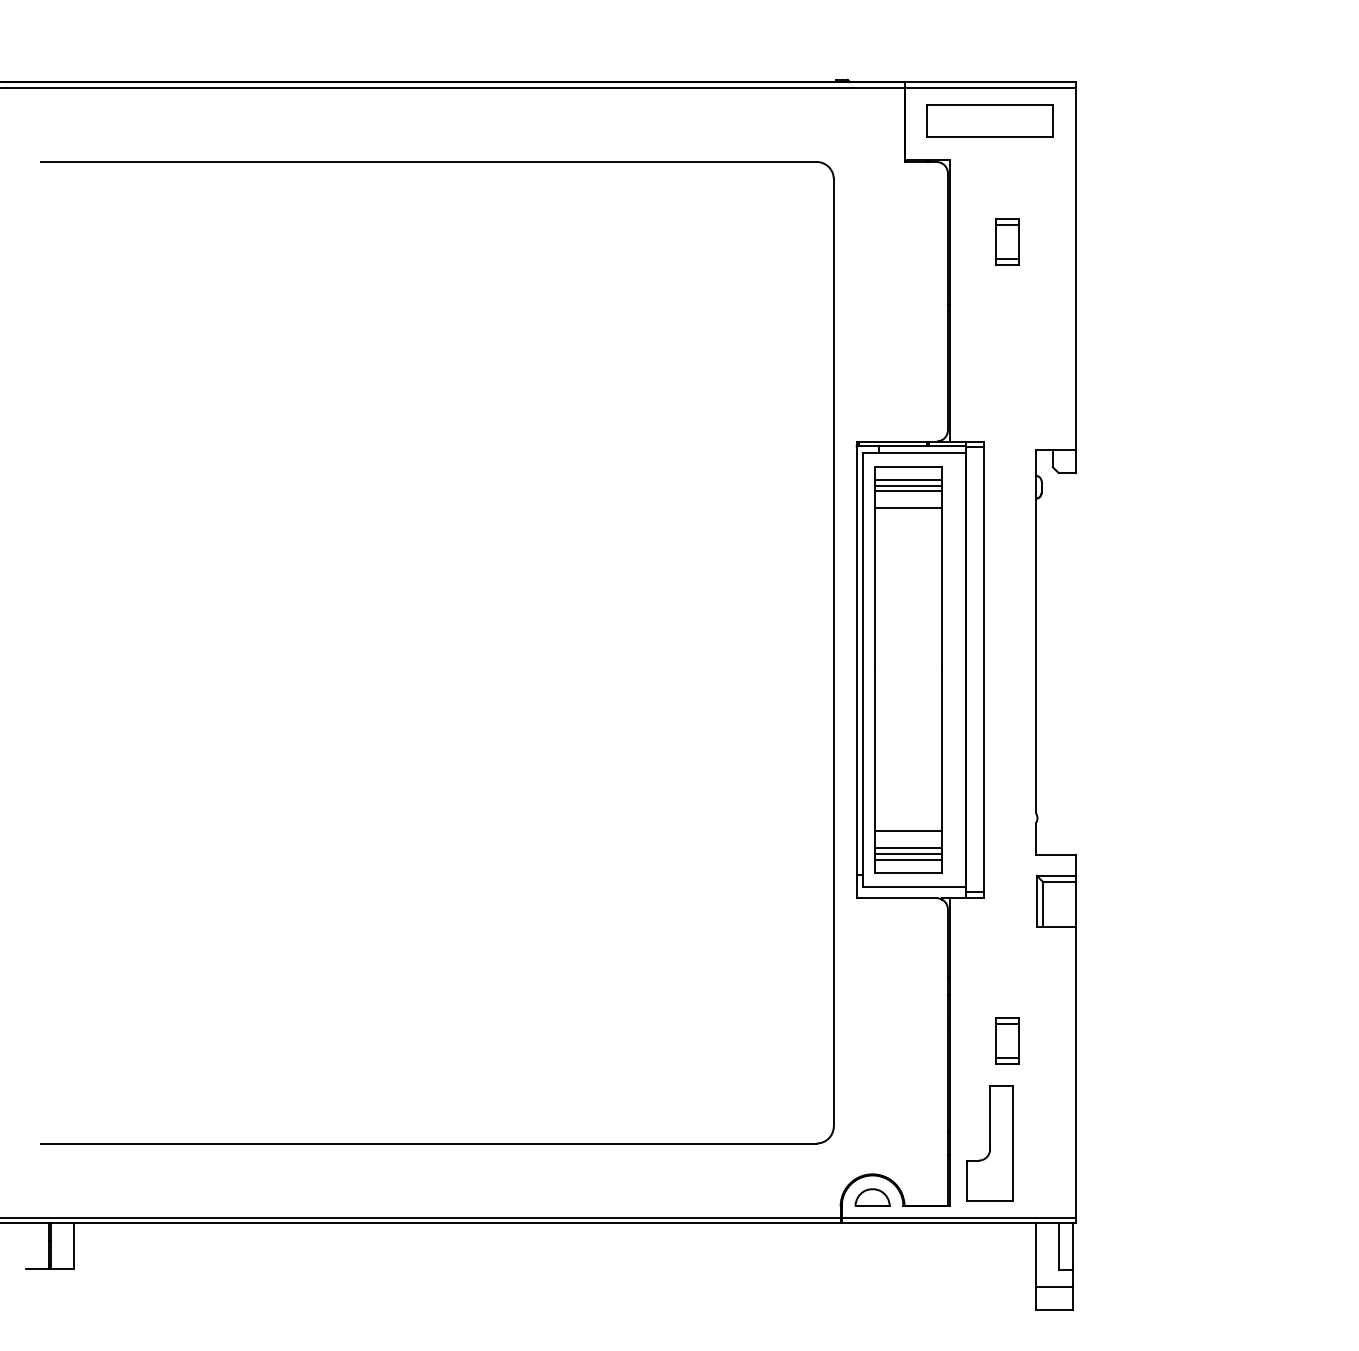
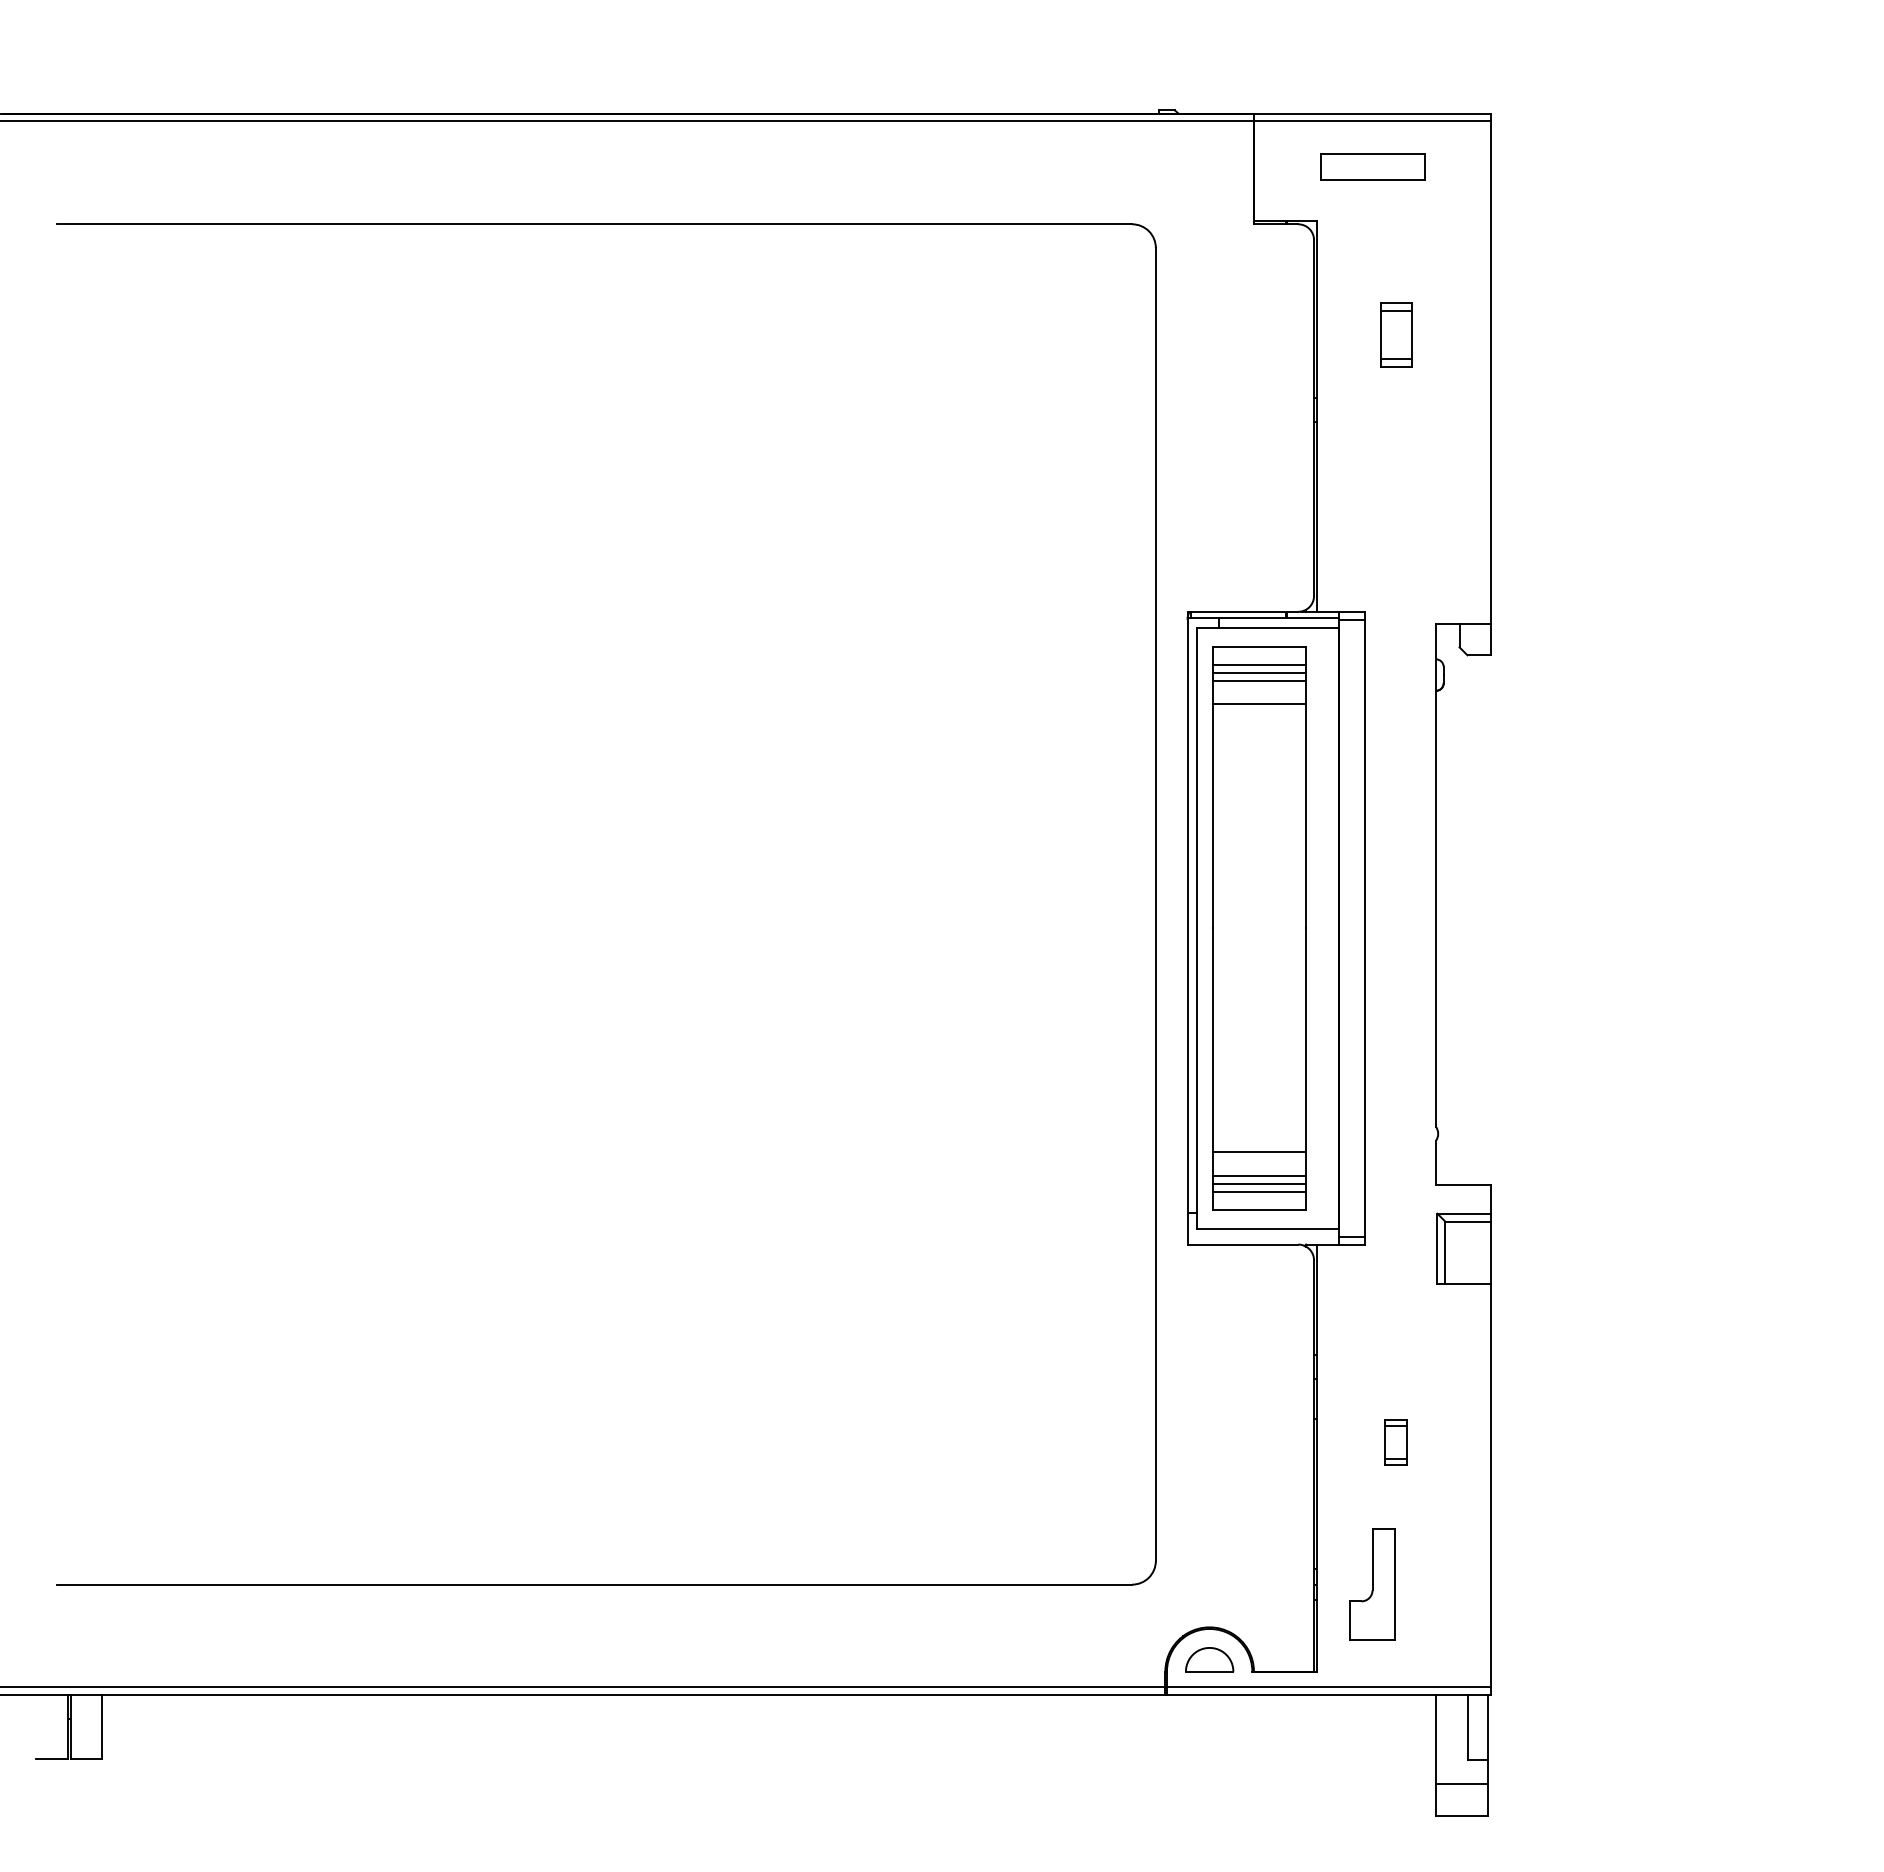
part: (990, 120) -> (1372, 166), size x0.6
part: (1007, 1040) -> (1396, 1442), size x0.7
part: (990, 1143) -> (1372, 1584), size x0.7

